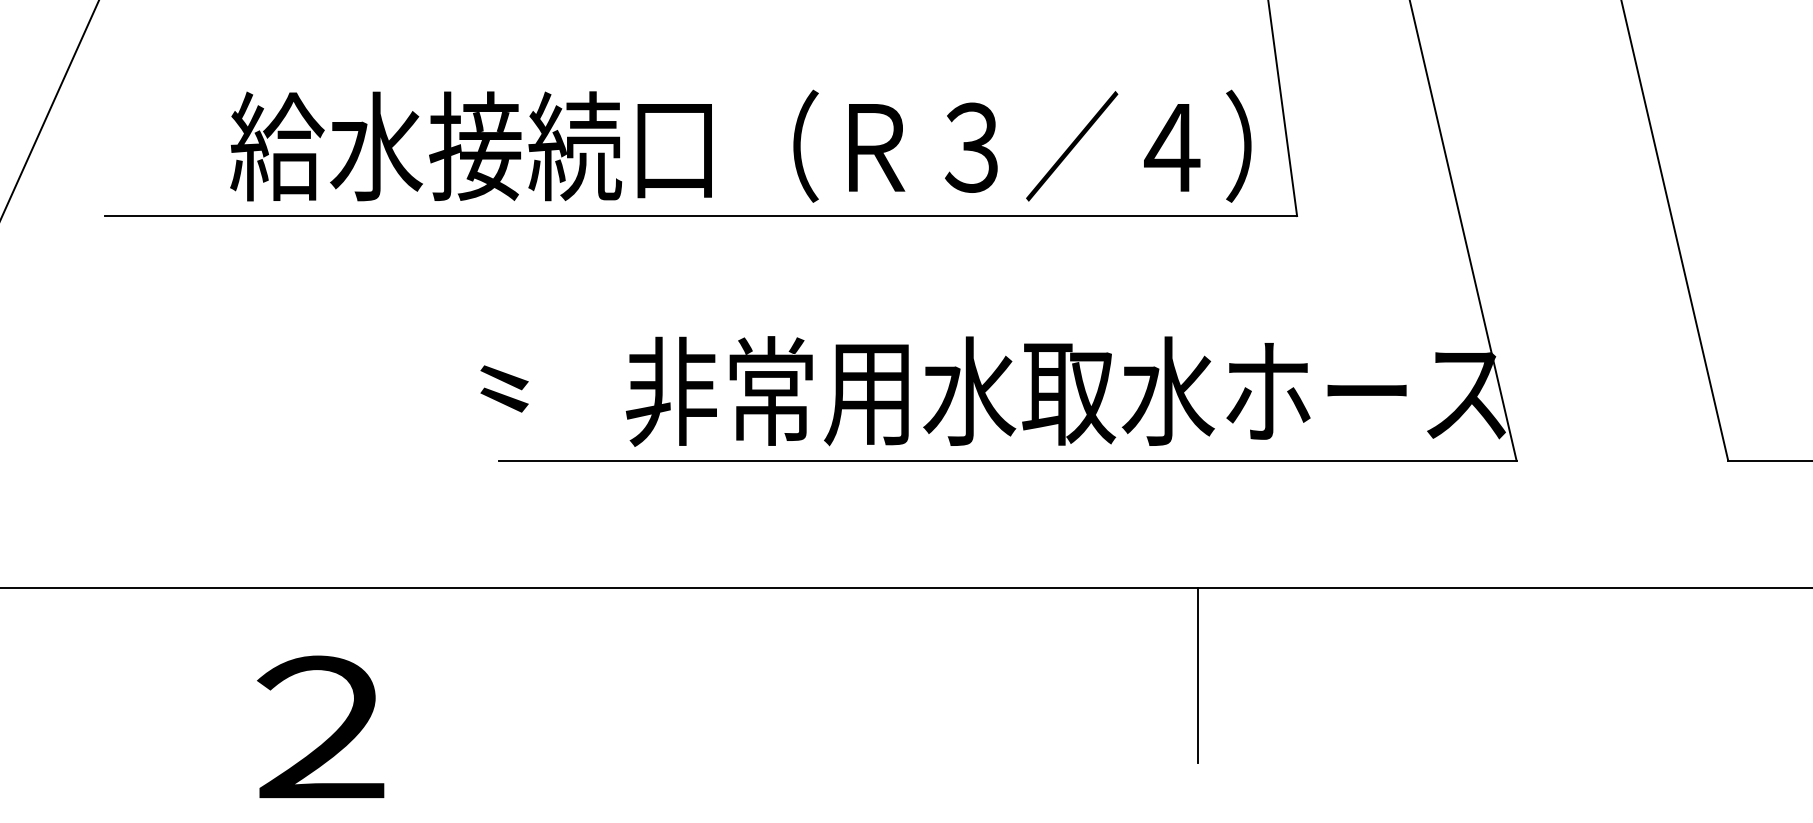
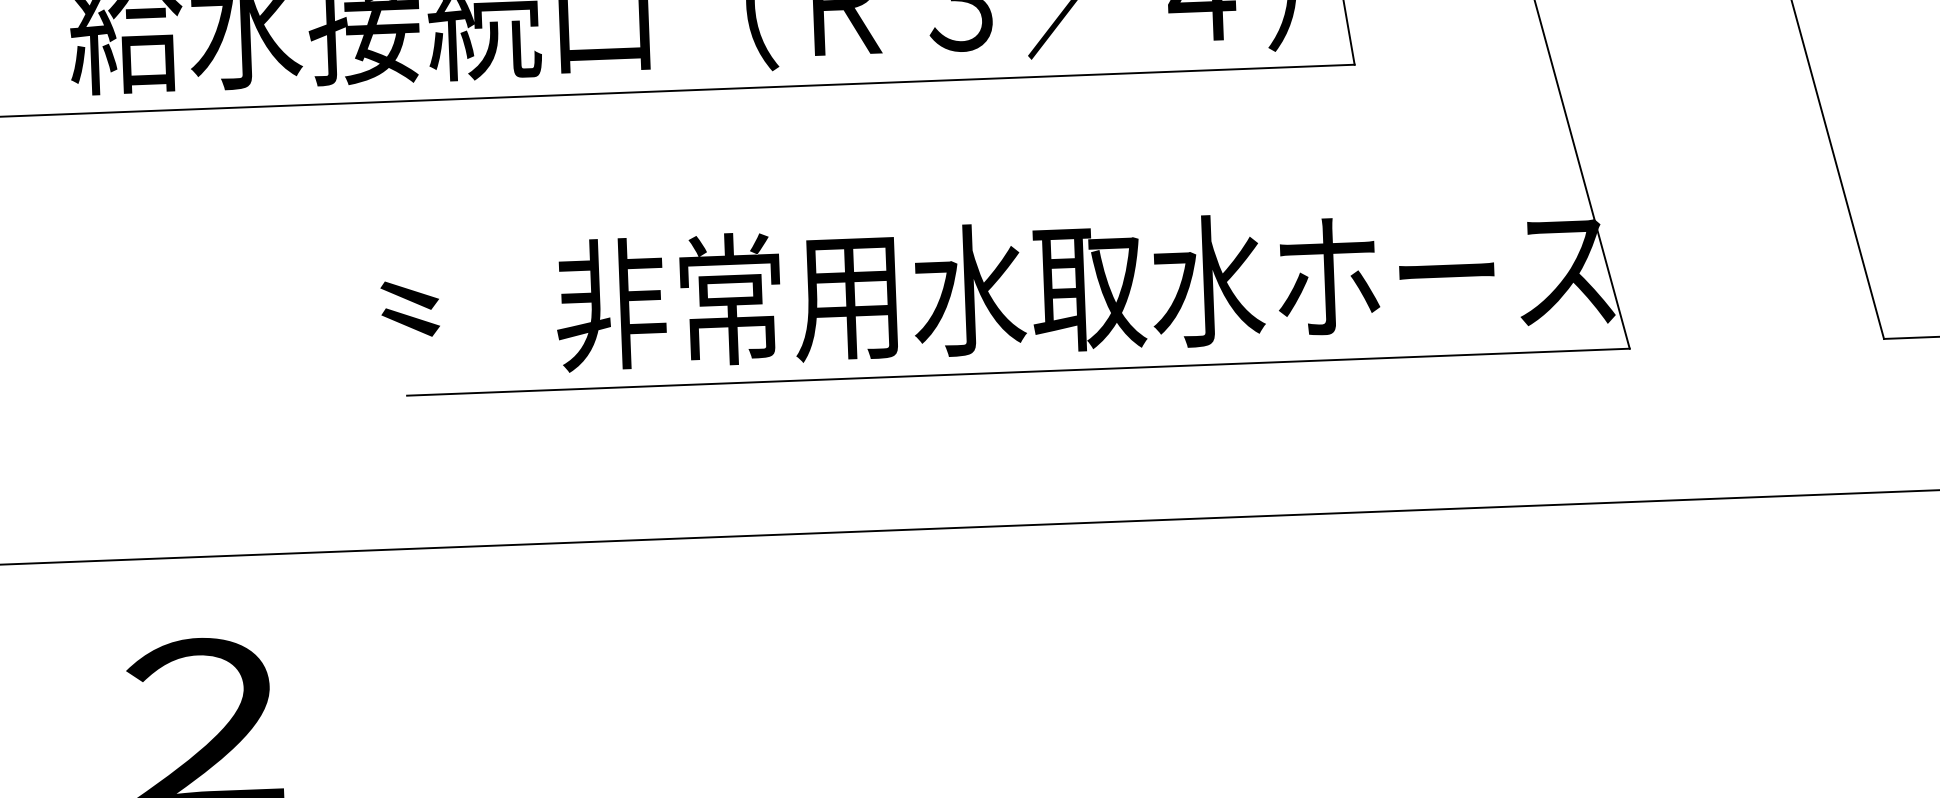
line: (1198, 675) -> (1257, 621), removed

